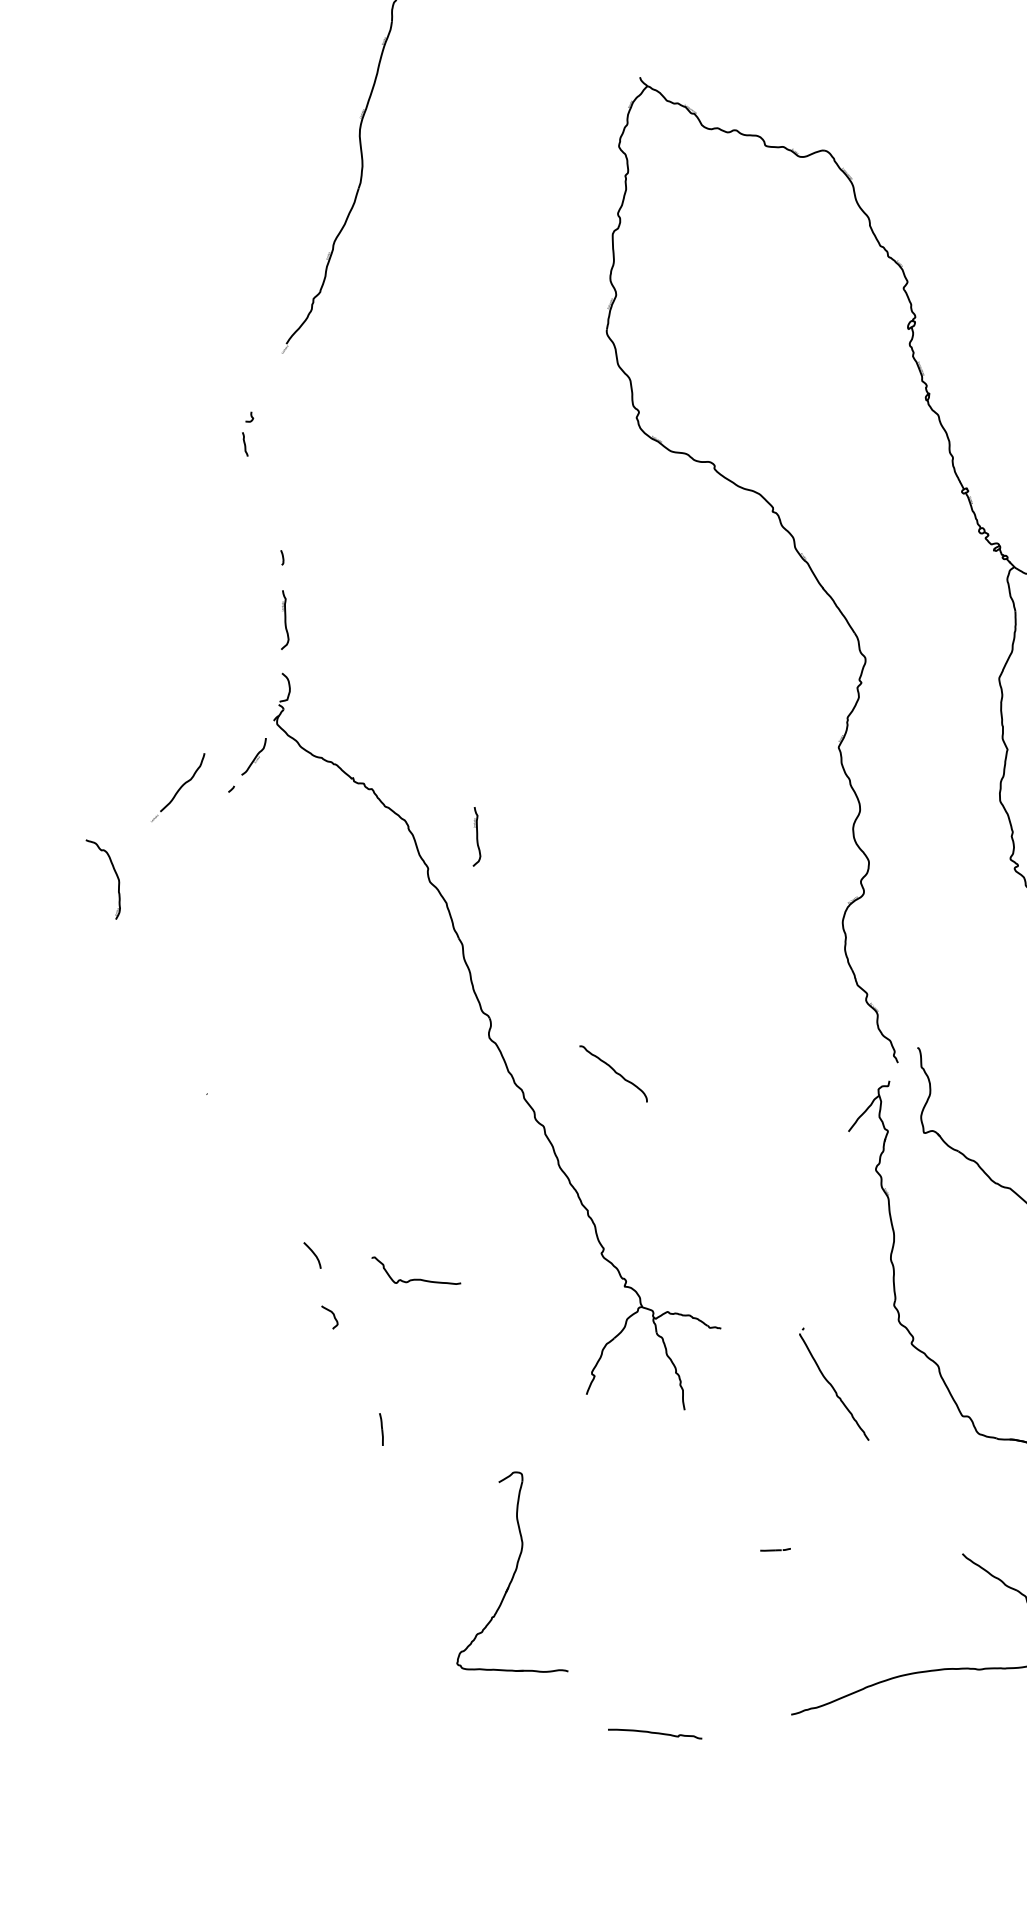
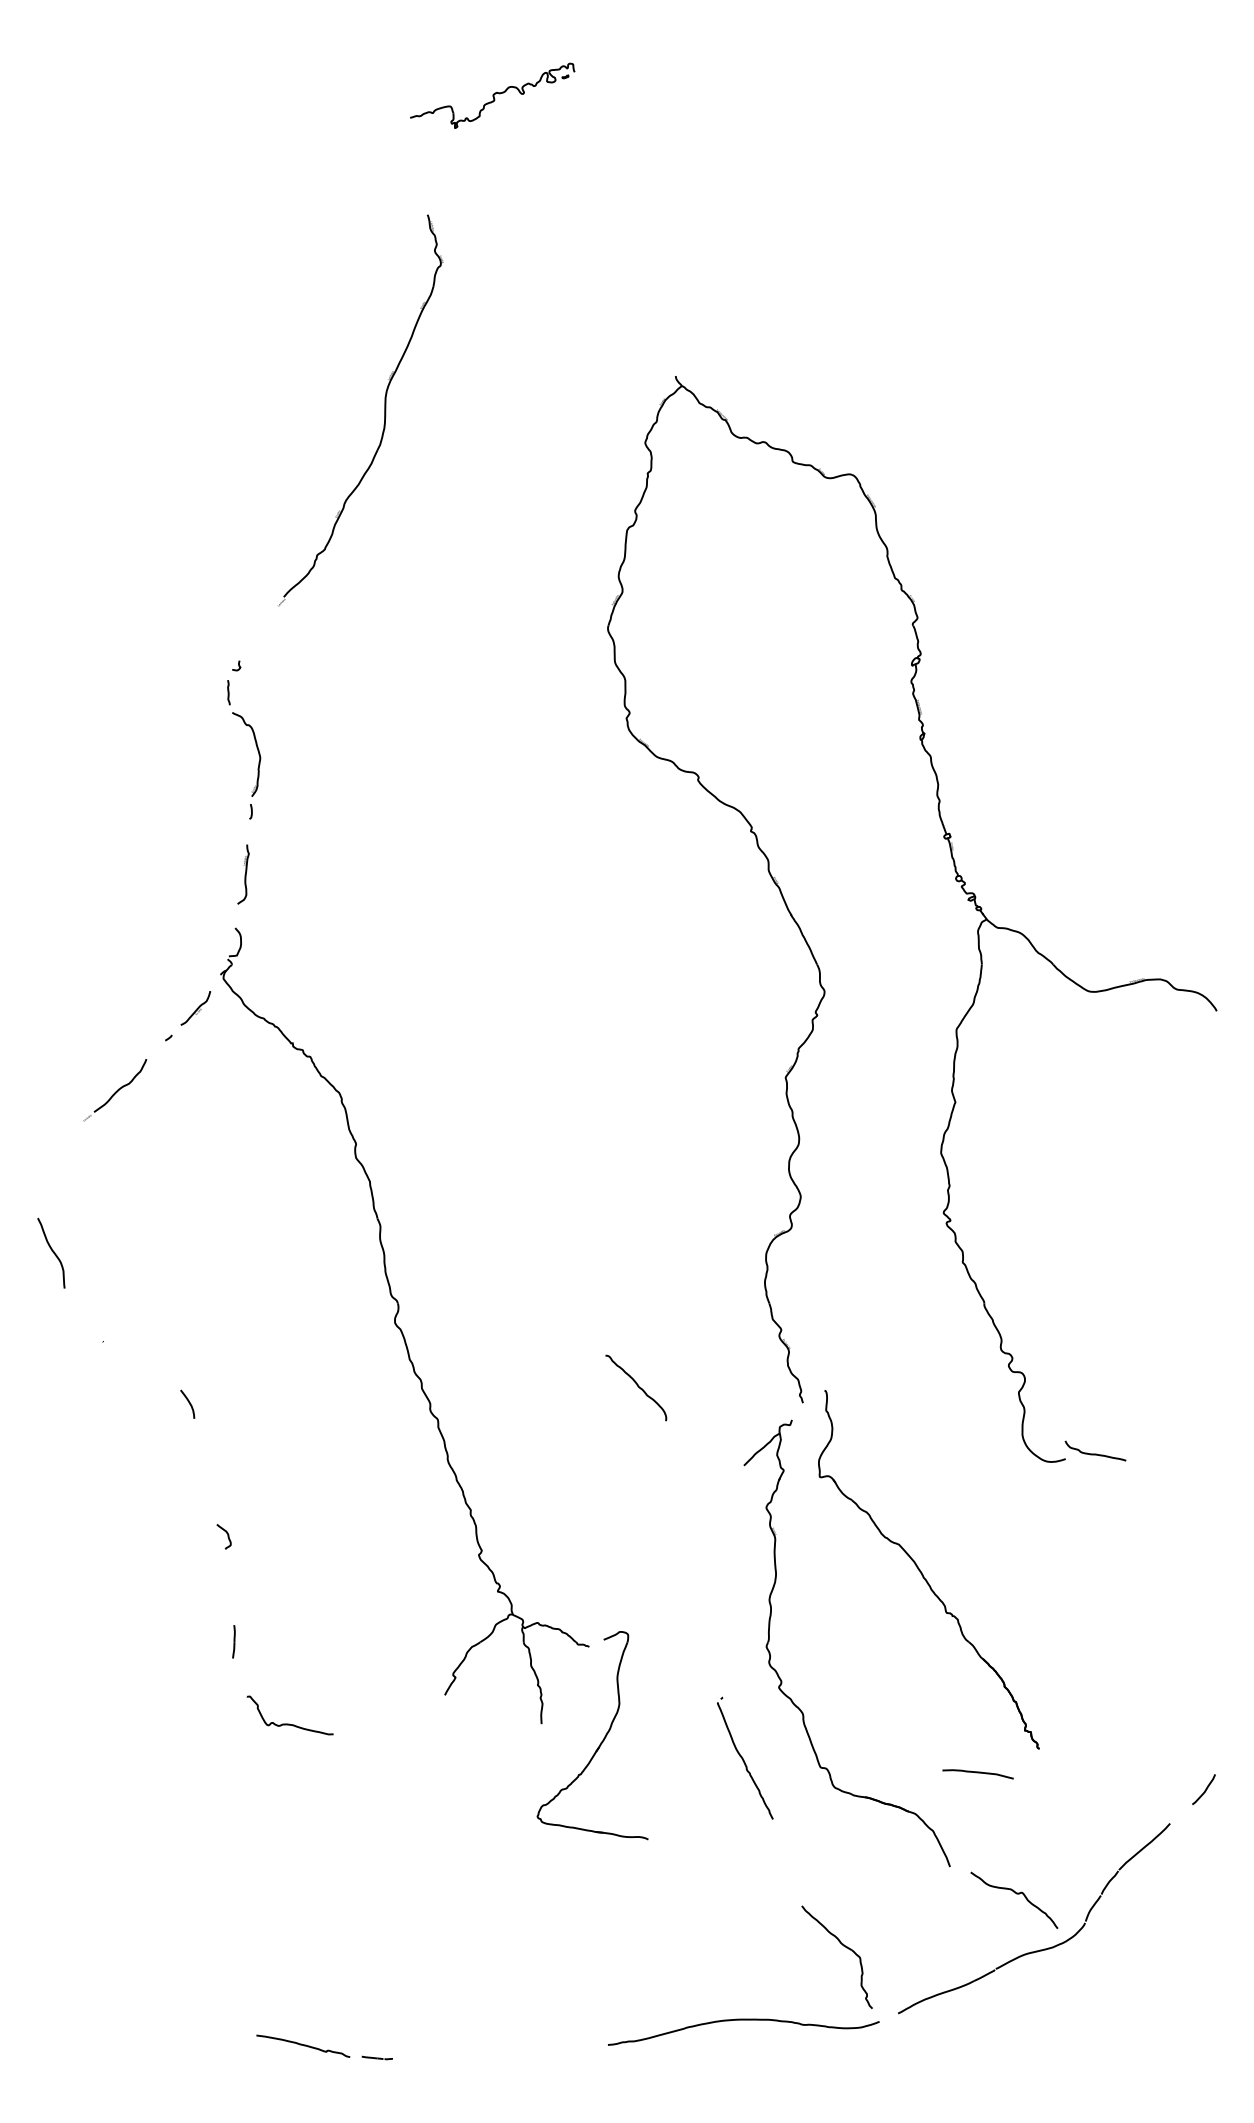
part: (178, 787) -> (115, 1090), moved
part: (474, 836) -> (407, 1118), removed
part: (115, 874) -> (257, 751), moved
curve: (145, 1013) -> (52, 1252), added
curve: (614, 1072) -> (637, 1386), moved
curve: (313, 1253) -> (188, 1402), moved
curve: (416, 1278) -> (289, 1723), moved
curve: (333, 1316) -> (227, 1536), moved
part: (834, 1383) -> (745, 1757), moved
line: (381, 1429) -> (233, 1641), moved
line: (774, 1549) -> (376, 2057), moved
part: (508, 1583) -> (600, 1742), moved
curve: (655, 1733) -> (303, 2045), moved

